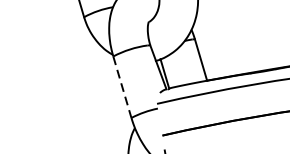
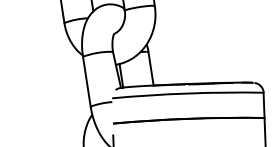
line: (122, 88) -> (86, 82), dashed -> solid

